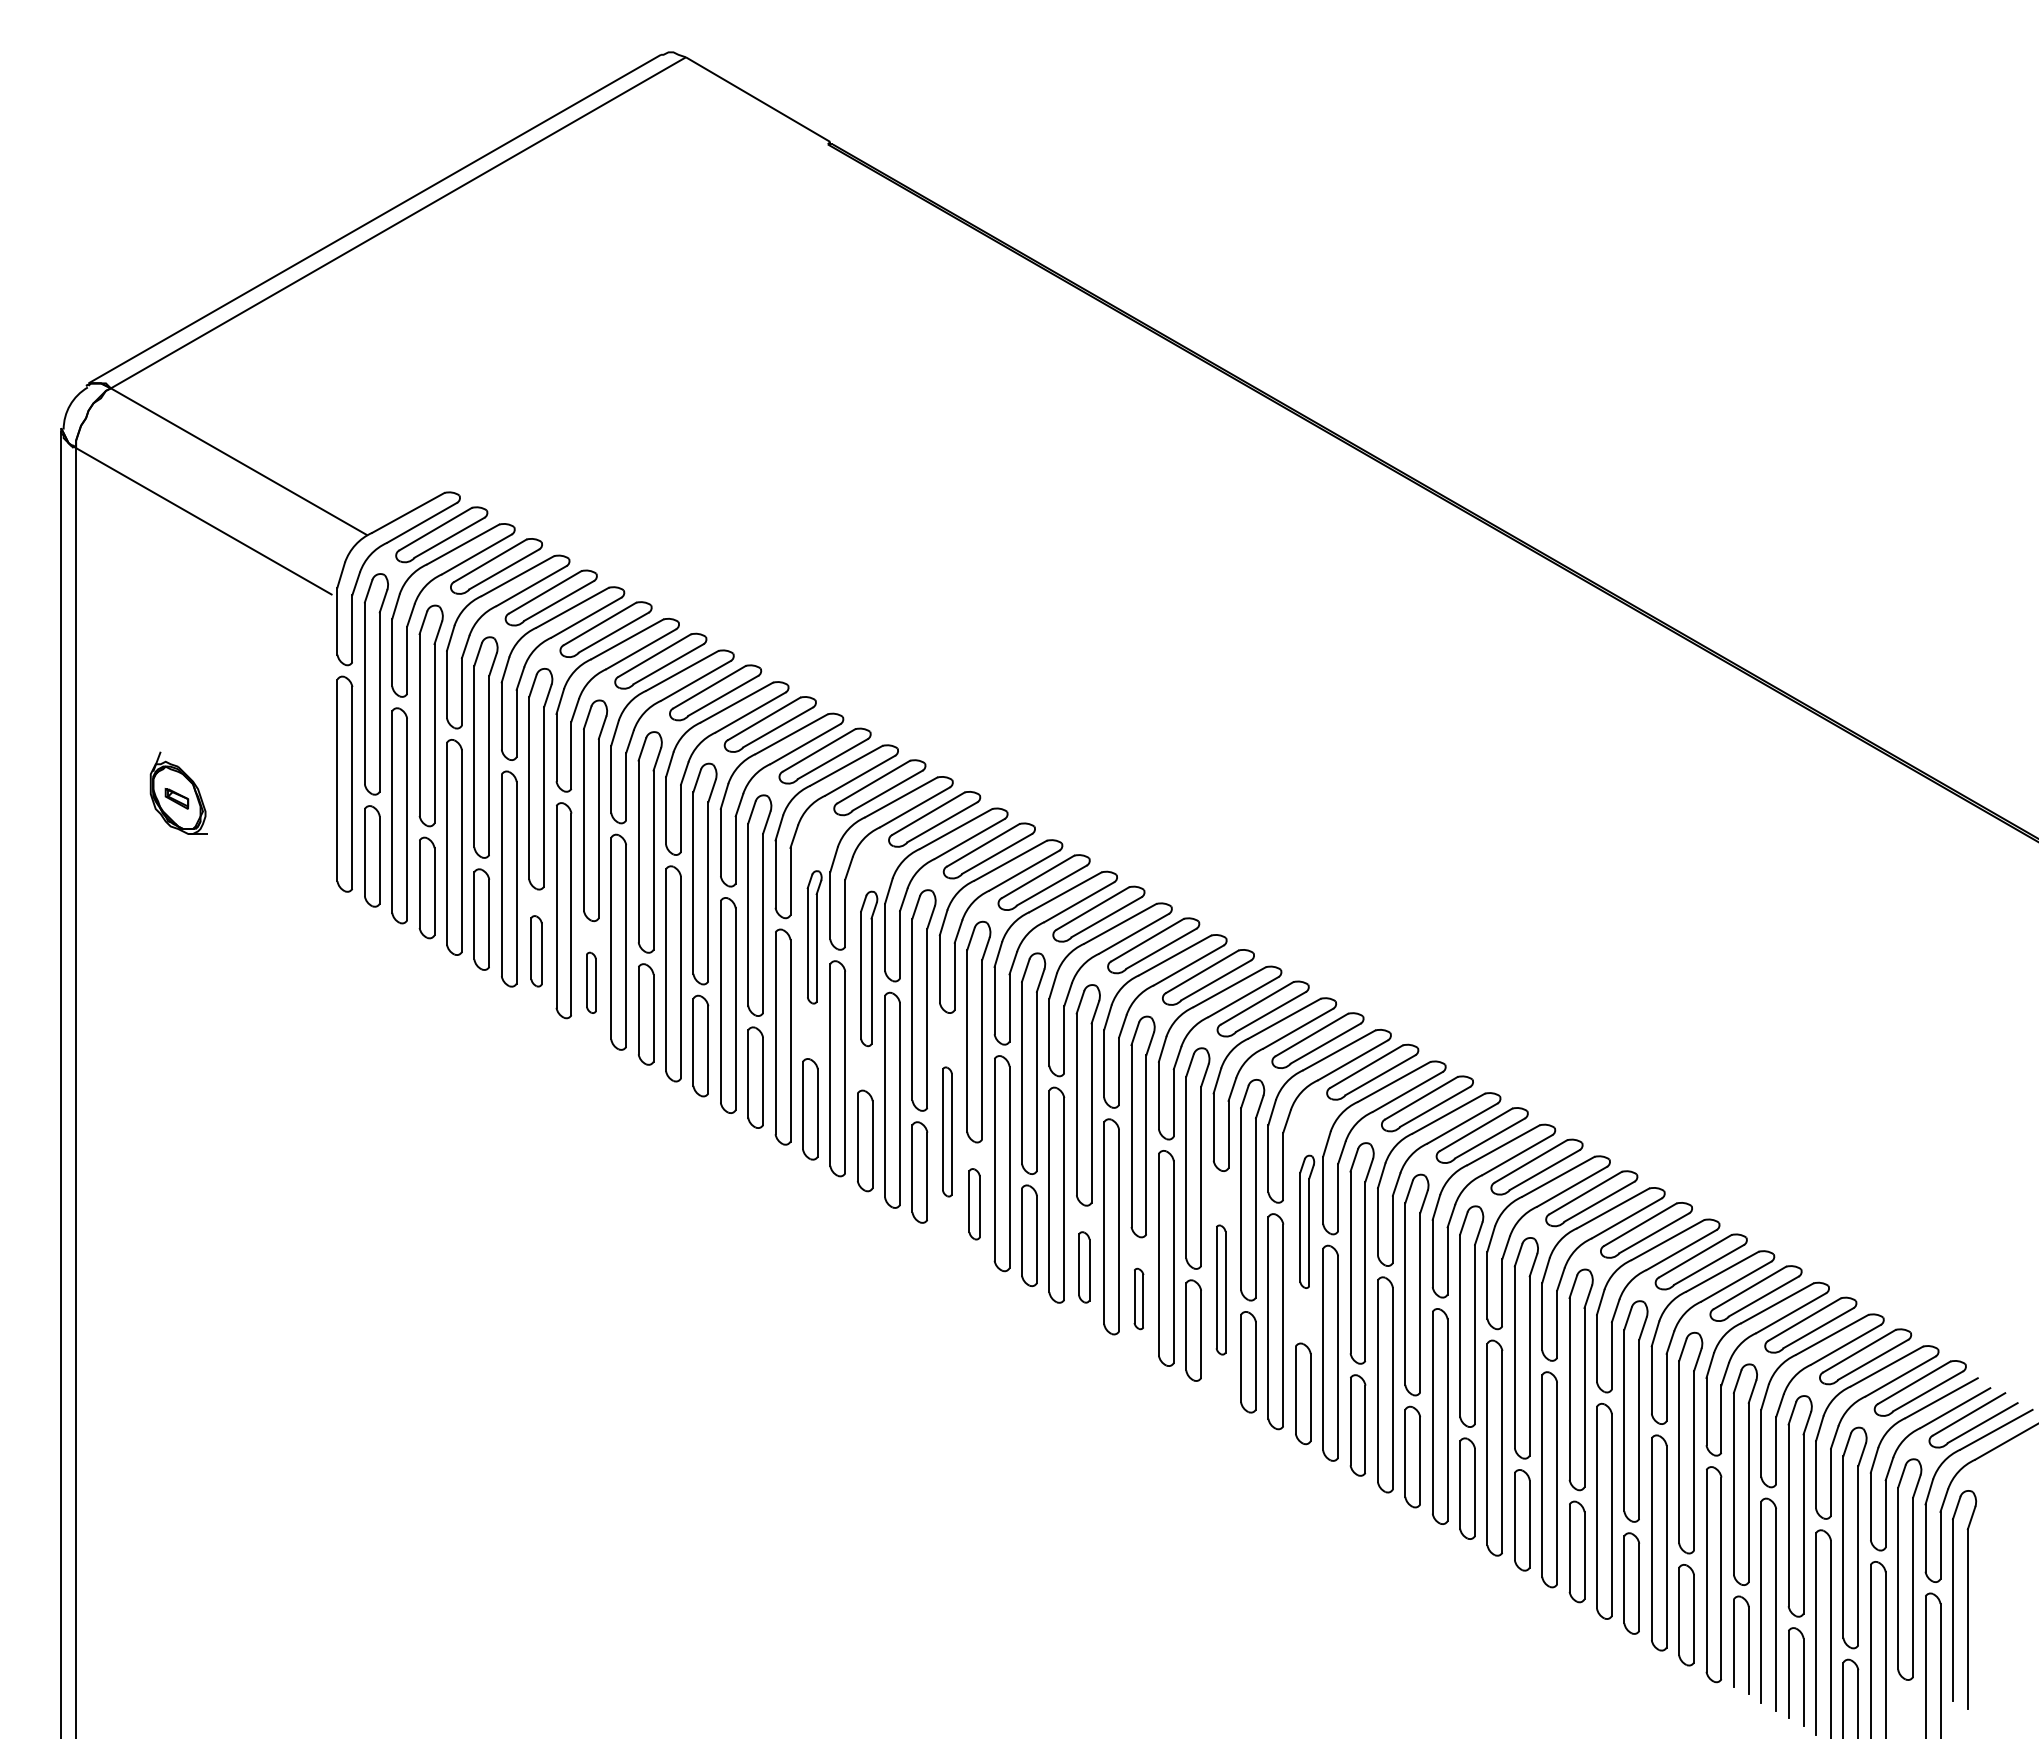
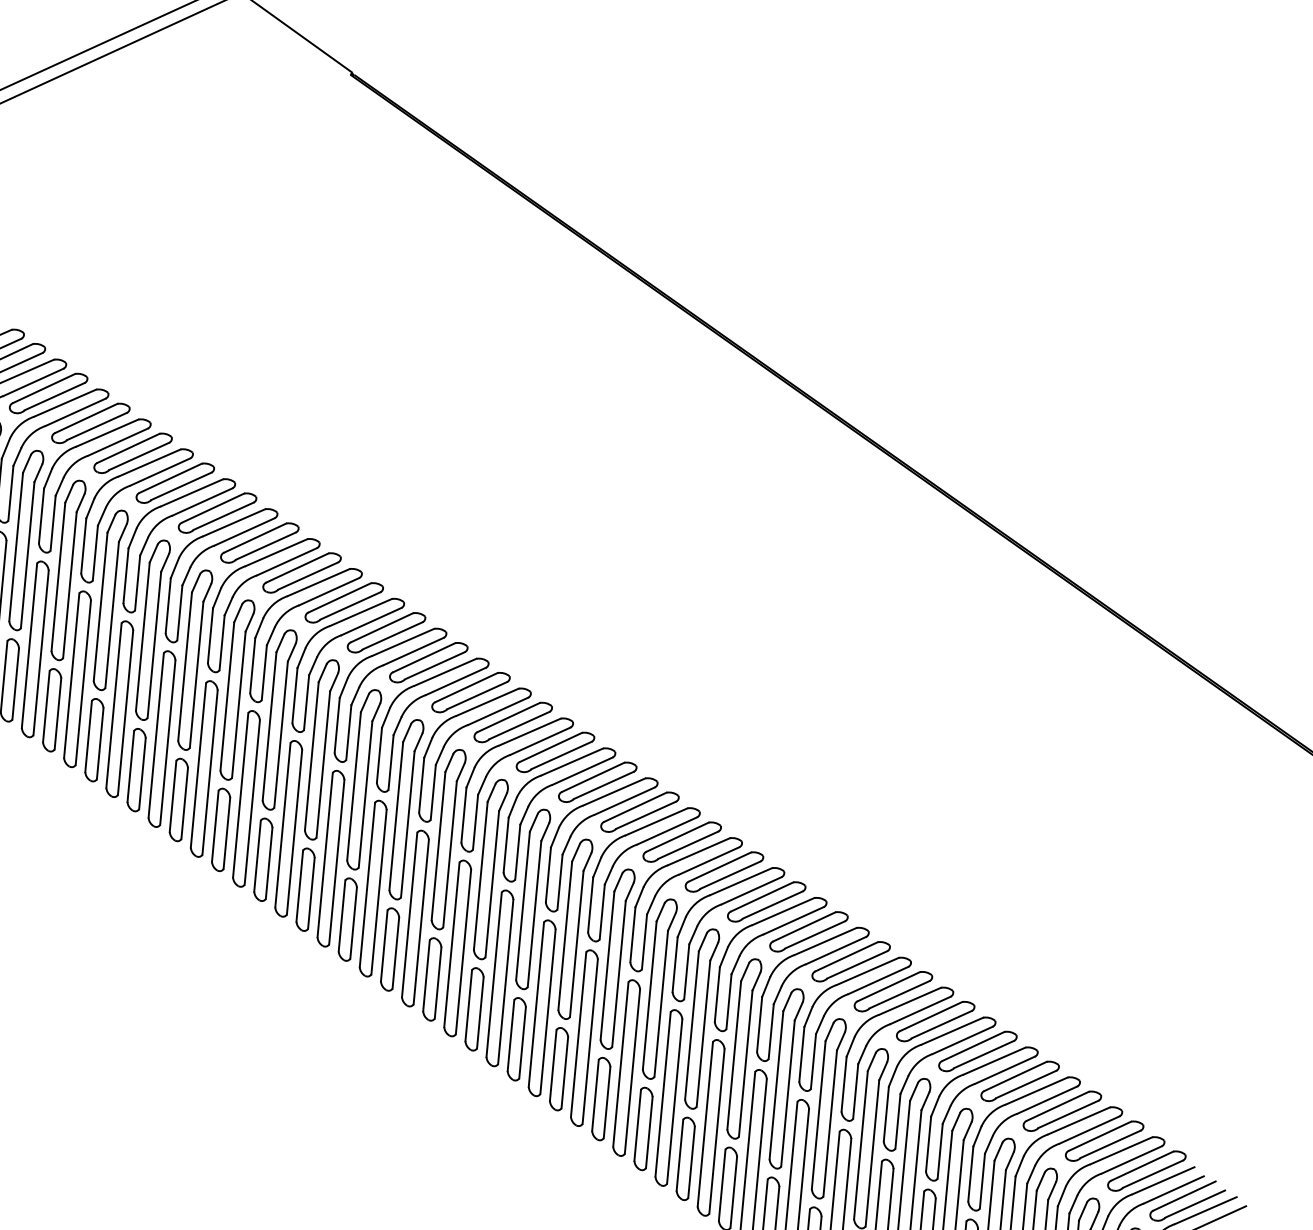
part: (814, 937) -> (279, 720), size x1.67
part: (536, 951) -> (52, 710), size x1.43
part: (868, 968) -> (321, 749), size x1.43
part: (591, 982) -> (94, 739), size x1.67
part: (947, 1131) -> (373, 888), size x1.67
part: (974, 1204) -> (389, 949), size x1.43
part: (1306, 1221) -> (659, 988), size x1.67
part: (1084, 1267) -> (474, 1009), size x1.43
part: (1220, 1289) -> (583, 1037), size x1.67
part: (1138, 1298) -> (516, 1038), size x1.67

